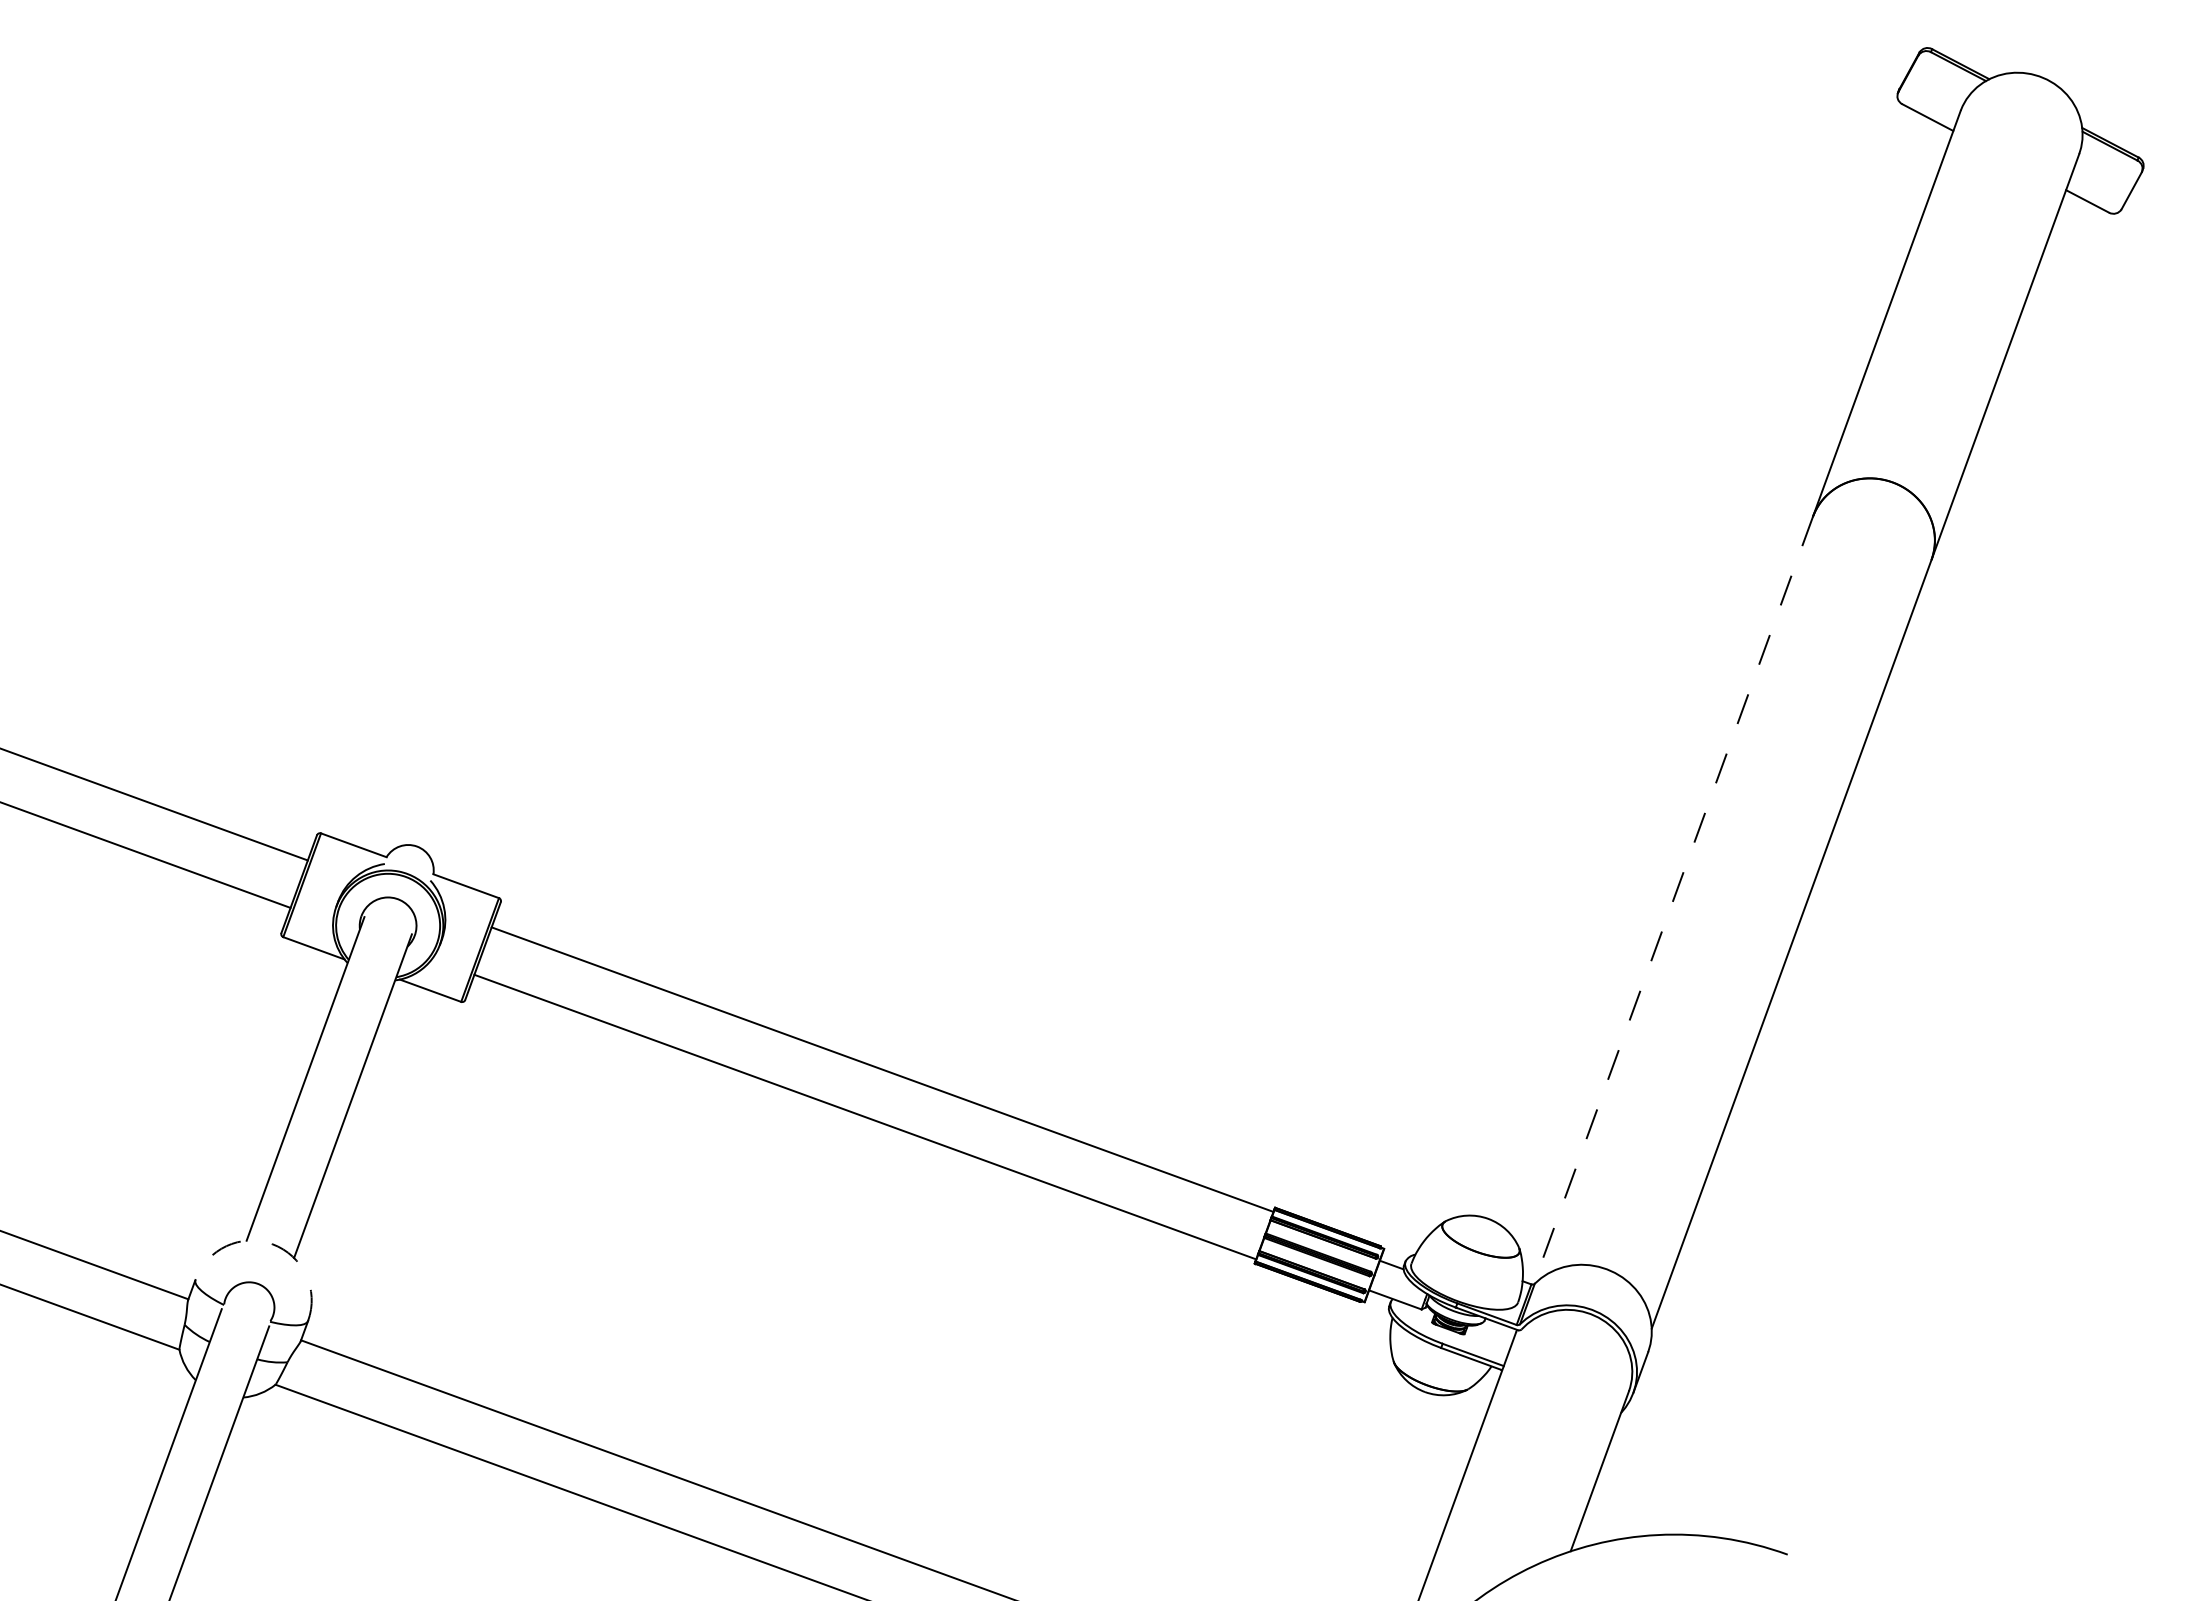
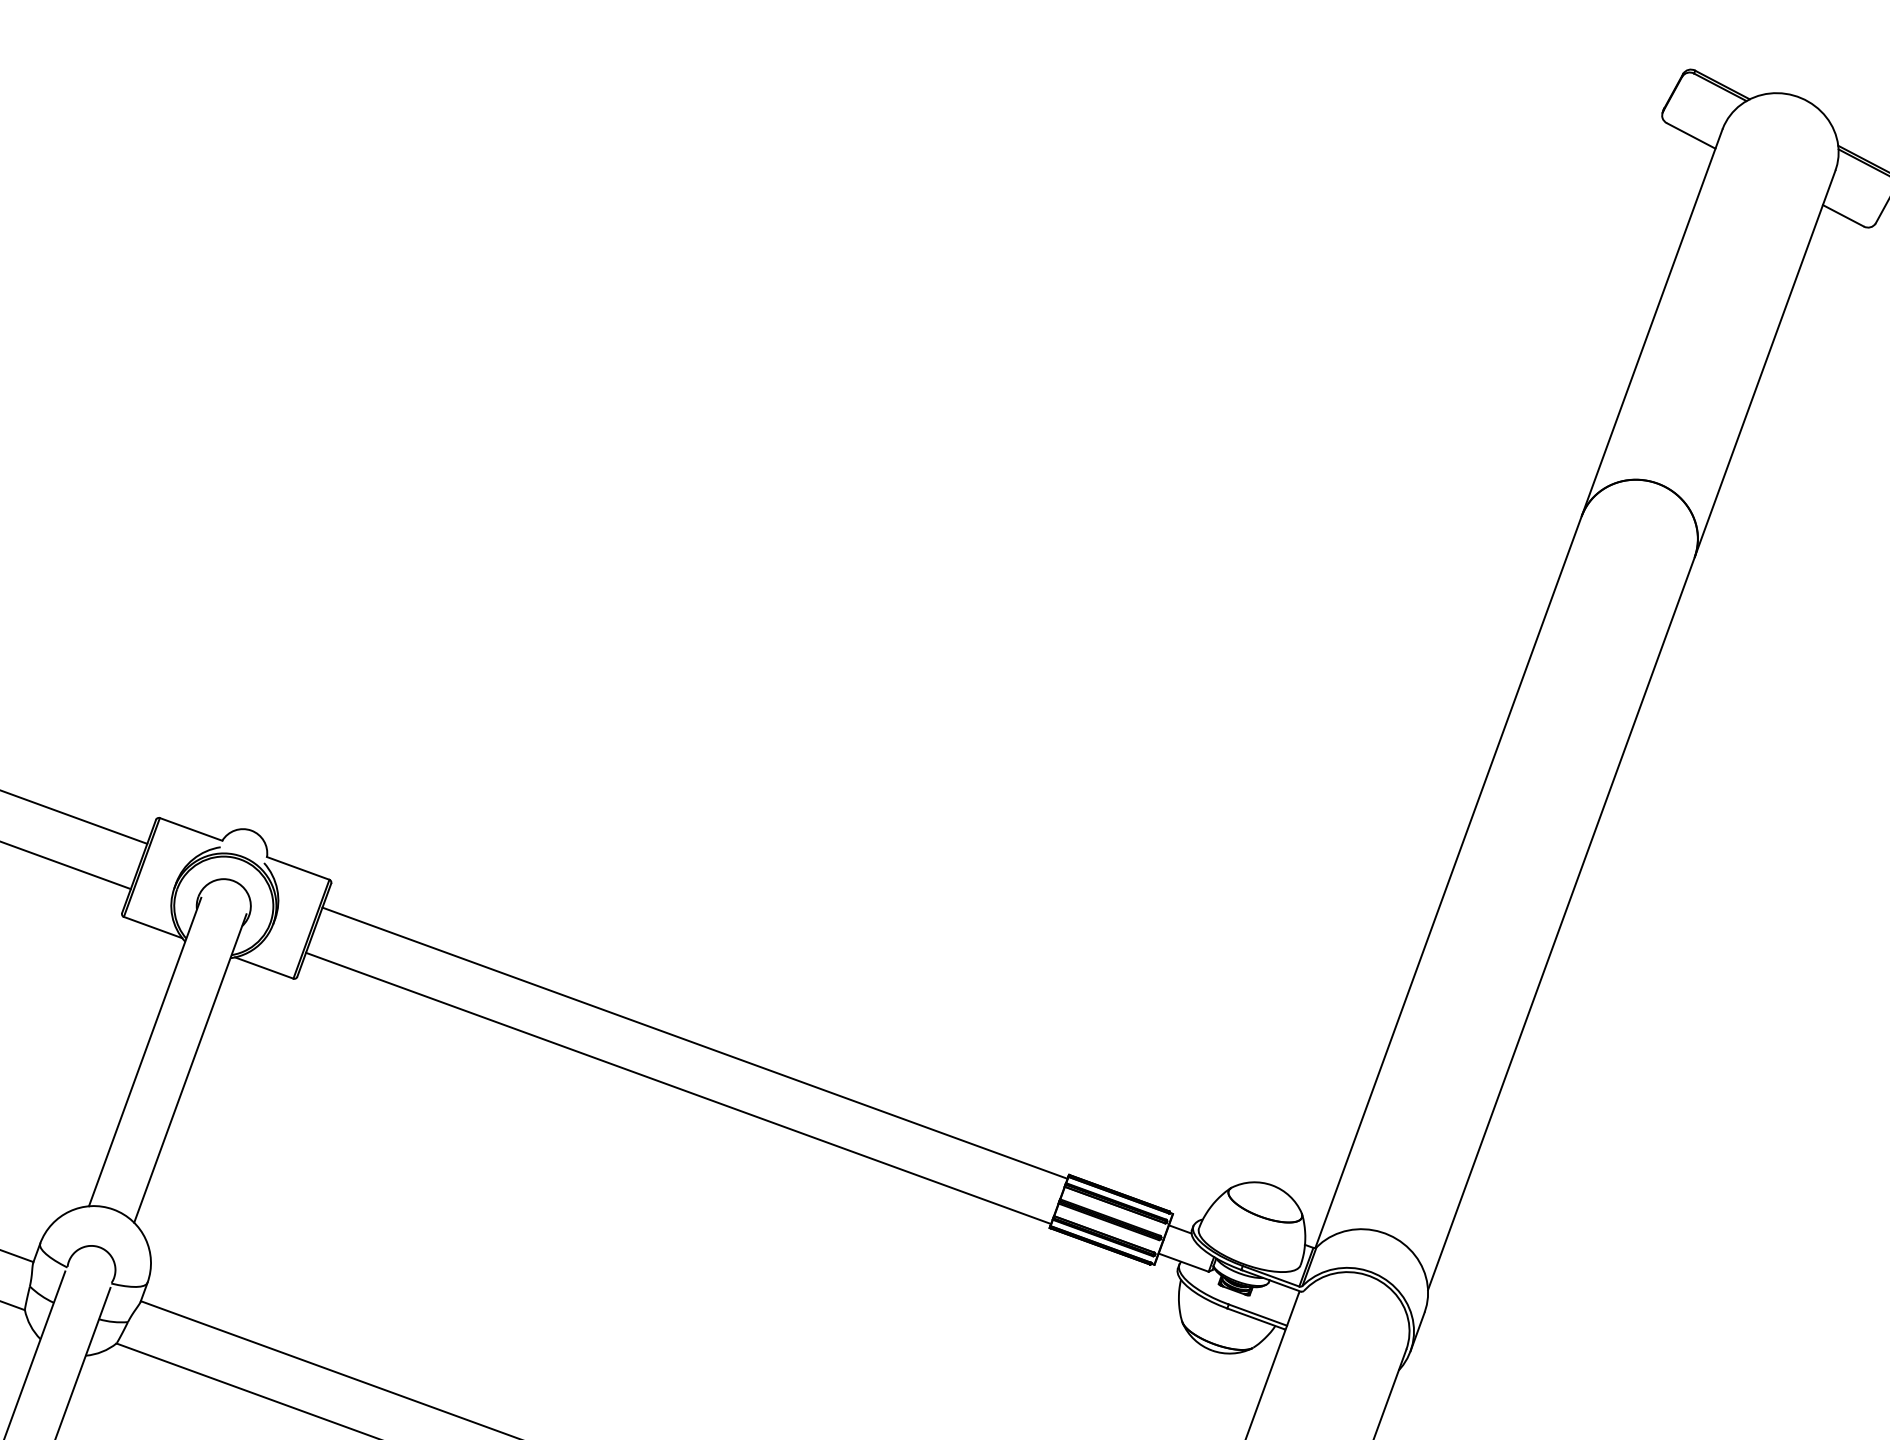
line: (1673, 900) -> (1448, 882), dashed -> solid
arc: (272, 1244) -> (113, 1209), dashed -> solid

